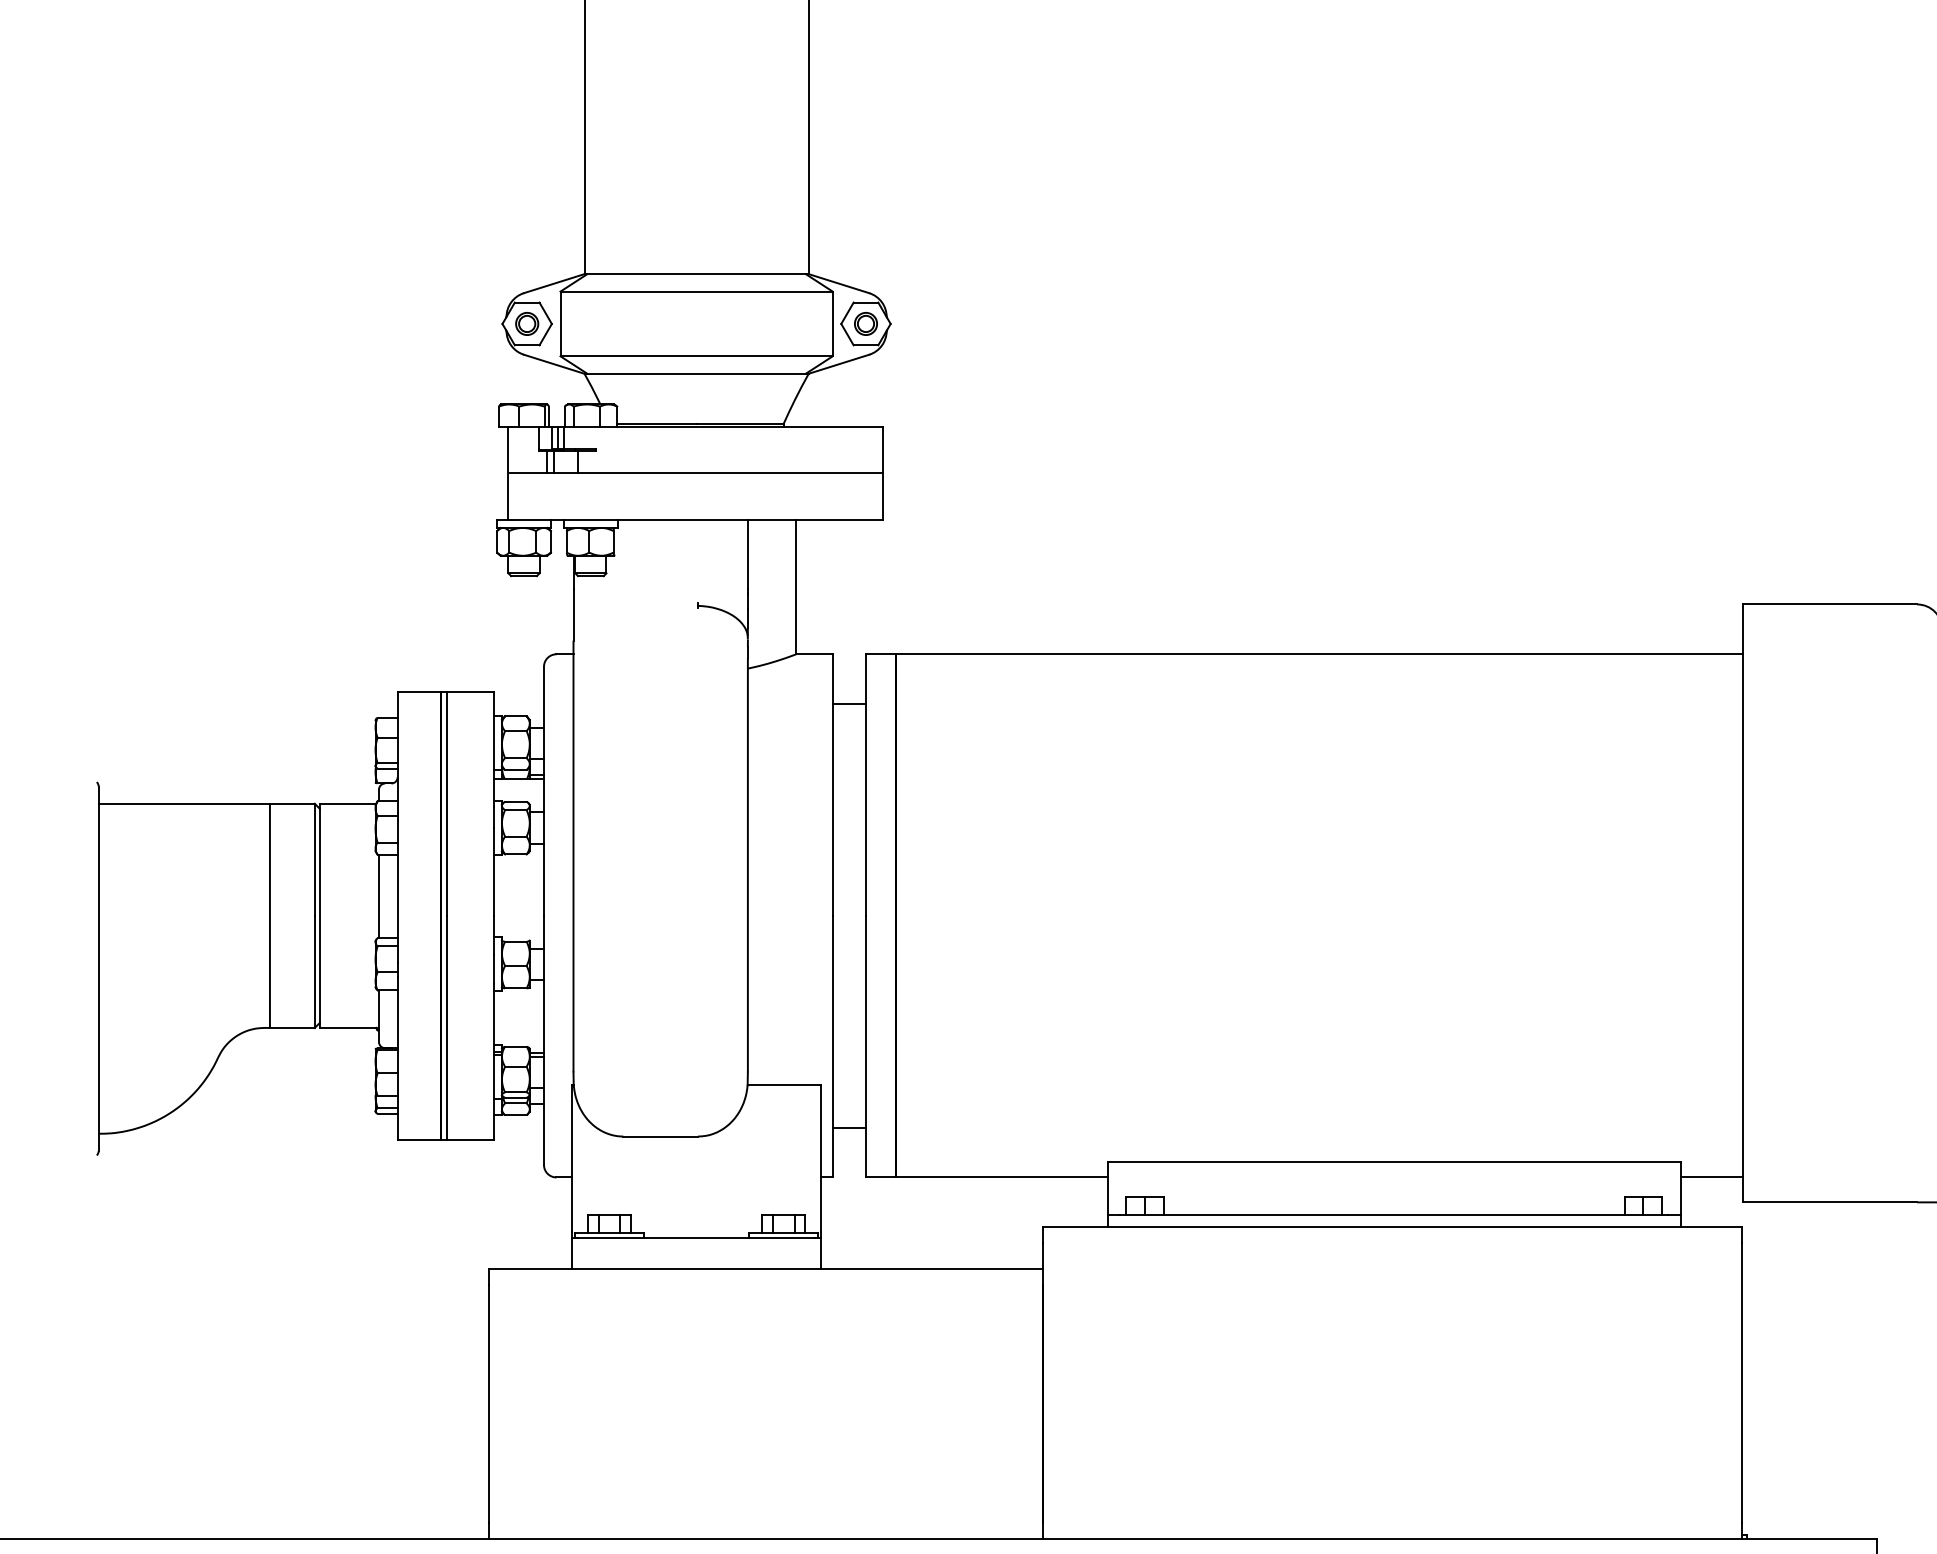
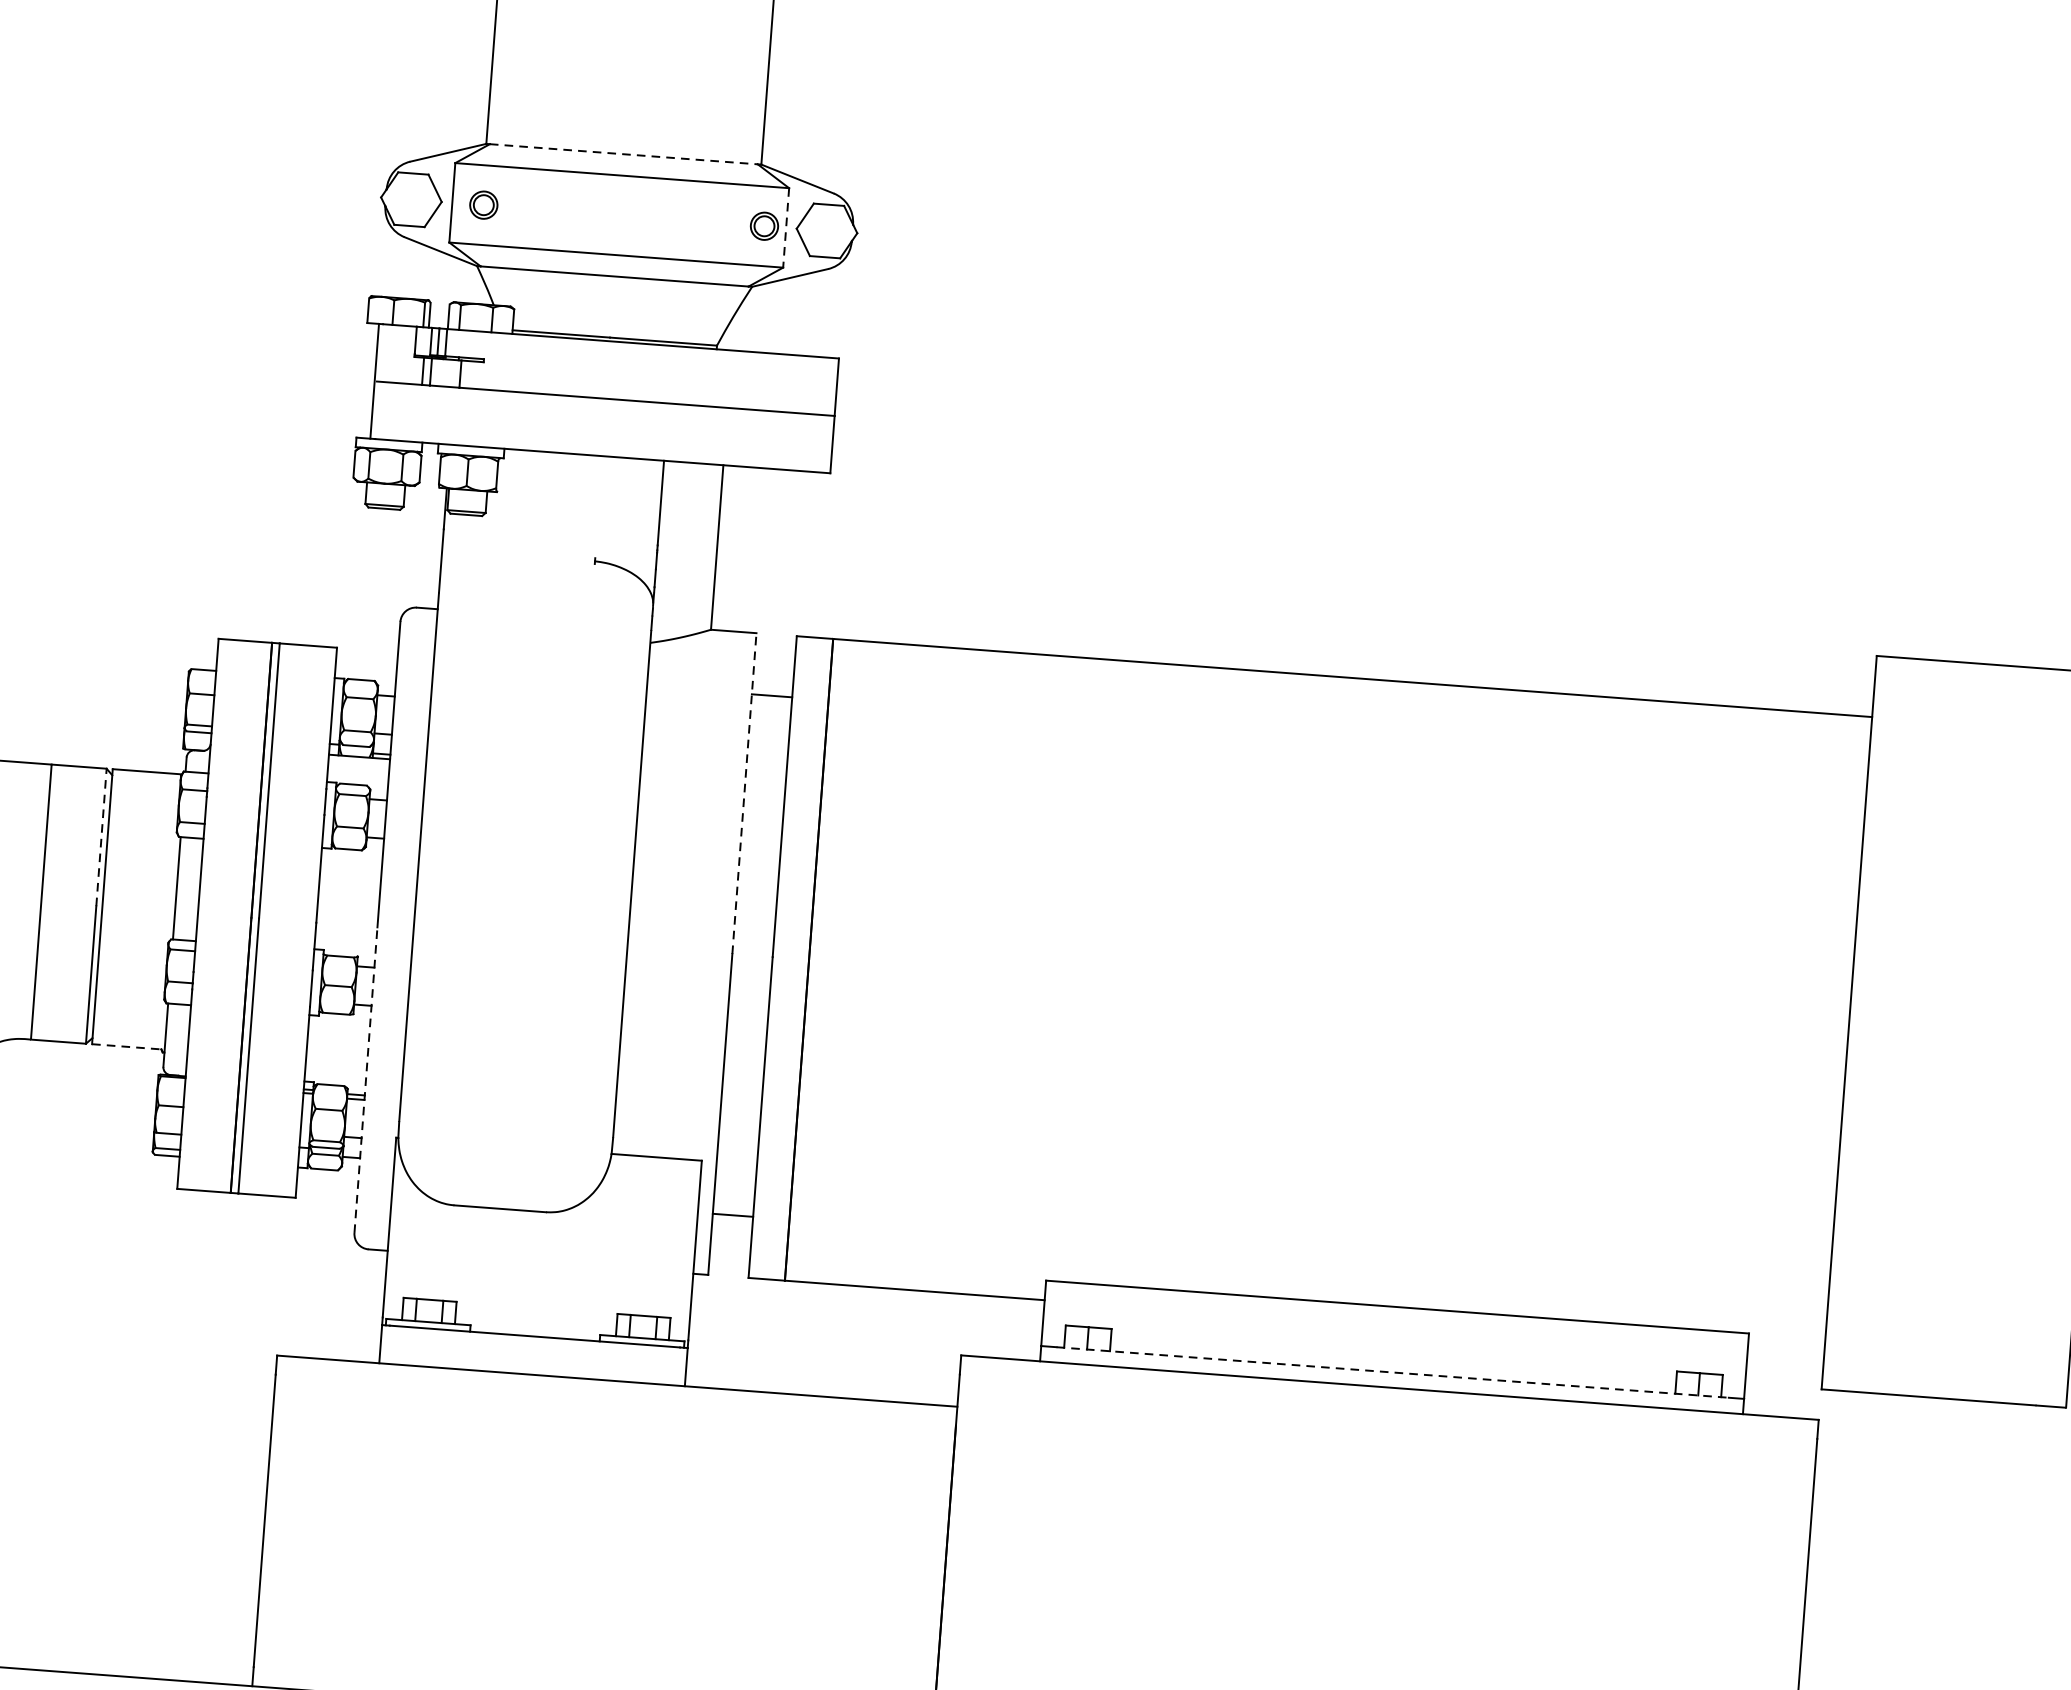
line: (697, 274) -> (624, 154), solid -> dashed
part: (527, 323) -> (484, 204), moved
part: (865, 323) -> (763, 225), moved
line: (832, 324) -> (785, 228), solid -> dashed
line: (833, 785) -> (744, 794), solid -> dashed
line: (314, 859) -> (101, 837), solid -> dashed
line: (349, 1027) -> (128, 1046), solid -> dashed
line: (544, 1040) -> (366, 1080), solid -> dashed
line: (1711, 1177) -> (1785, 1355), removed
line: (1394, 1214) -> (1393, 1372), solid -> dashed

